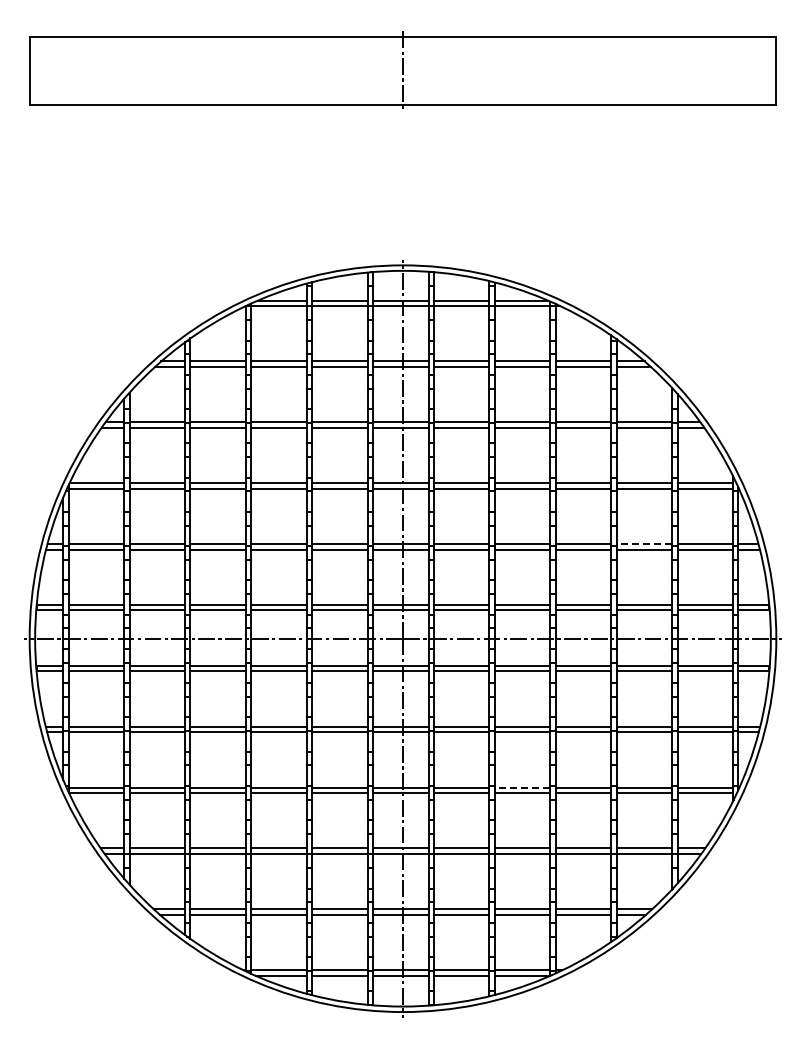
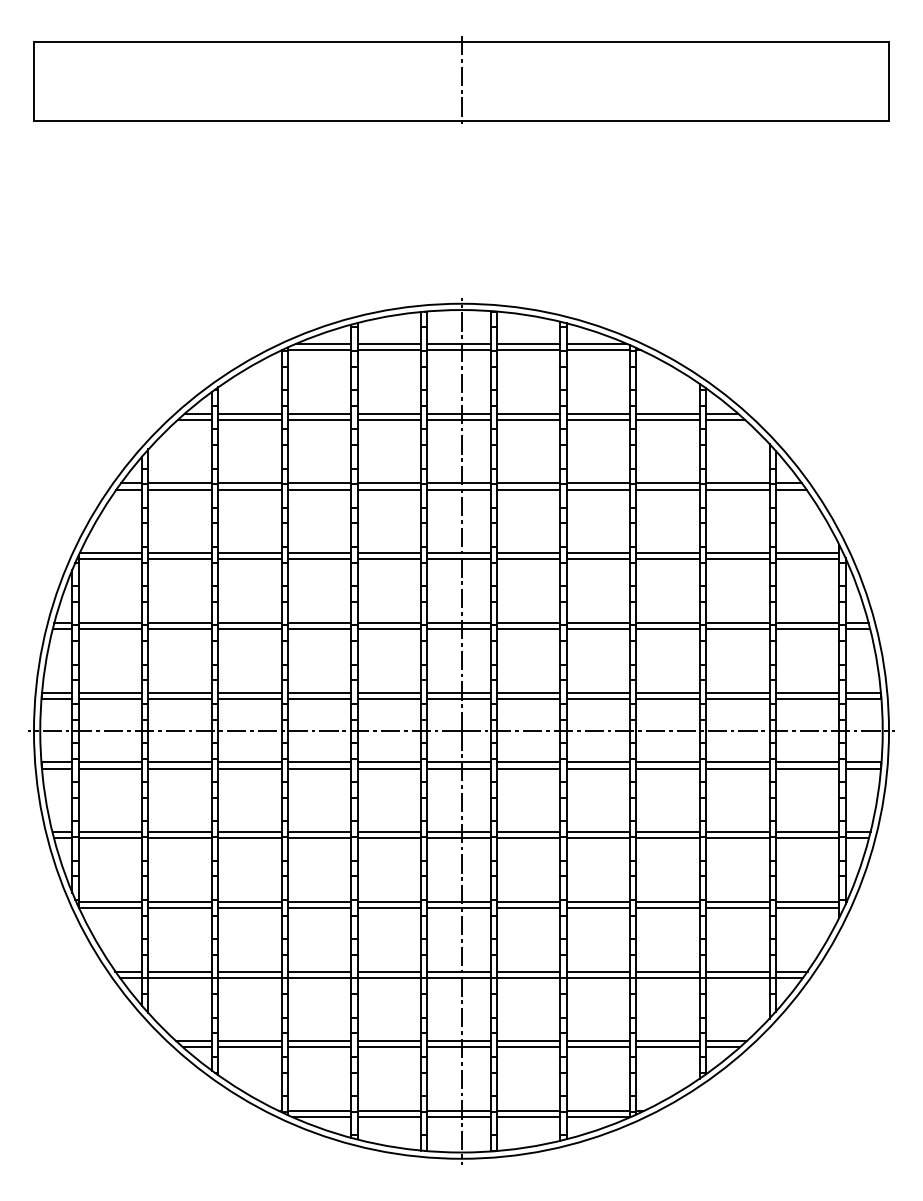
line: (644, 544) -> (738, 623), dashed -> solid
line: (522, 787) -> (598, 901), dashed -> solid

